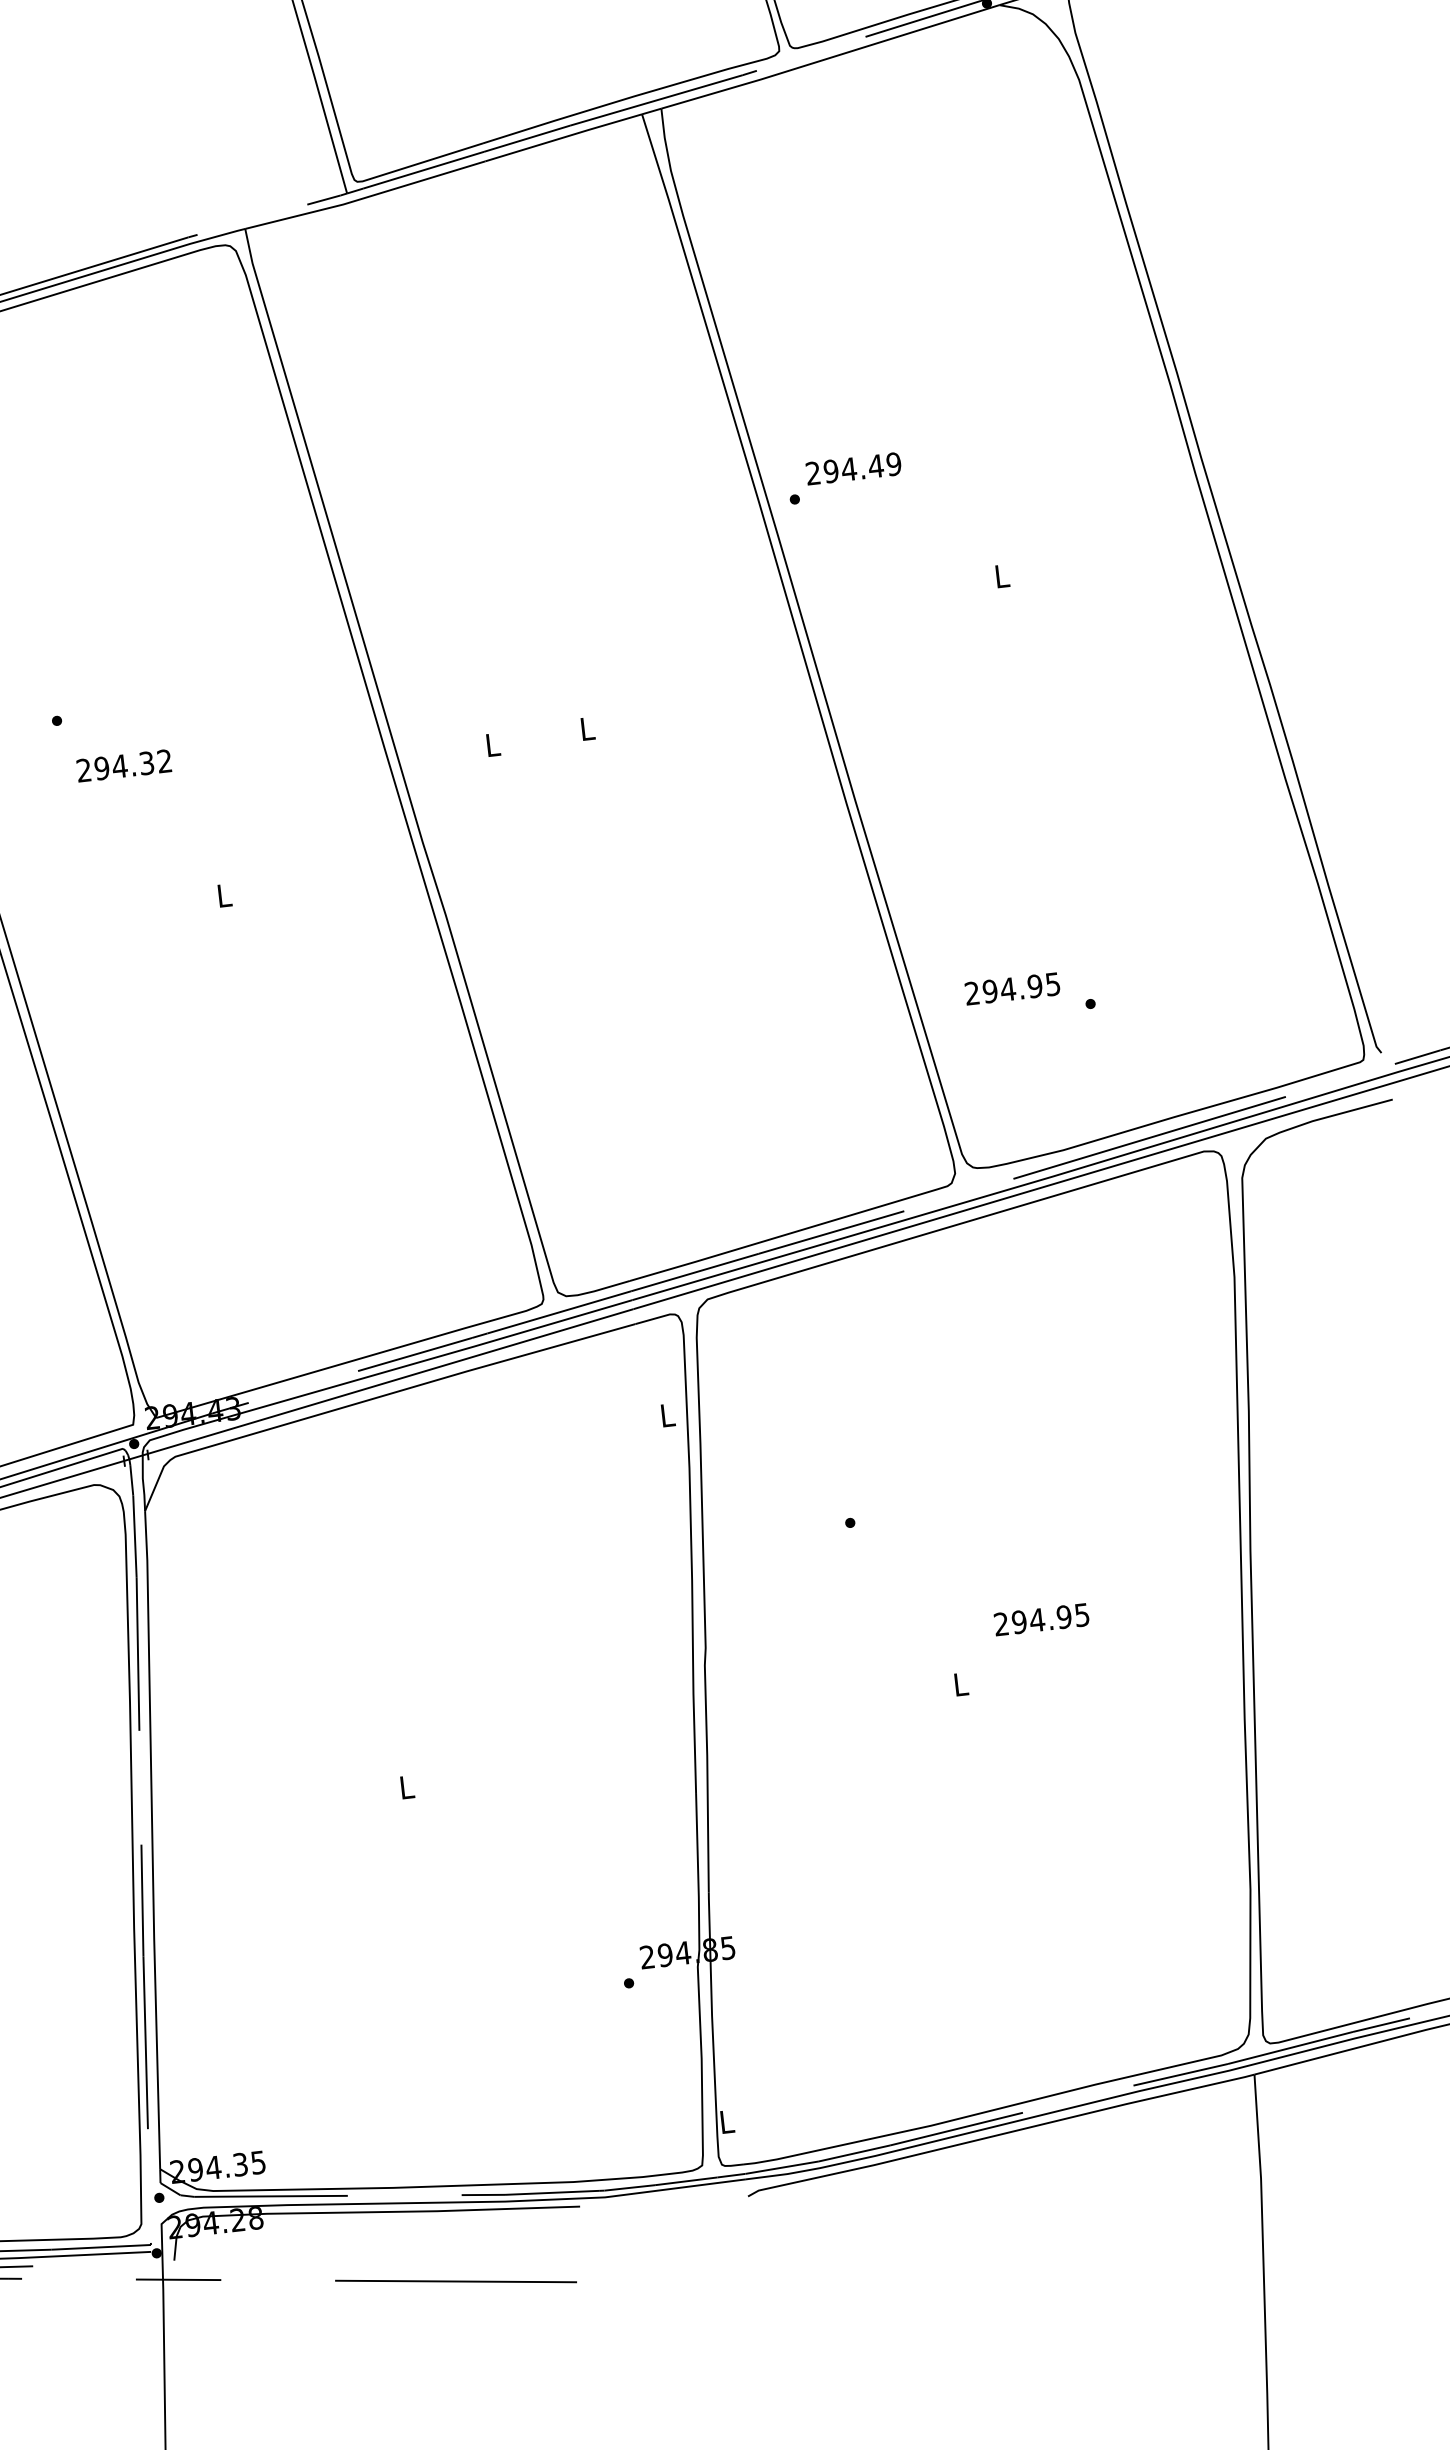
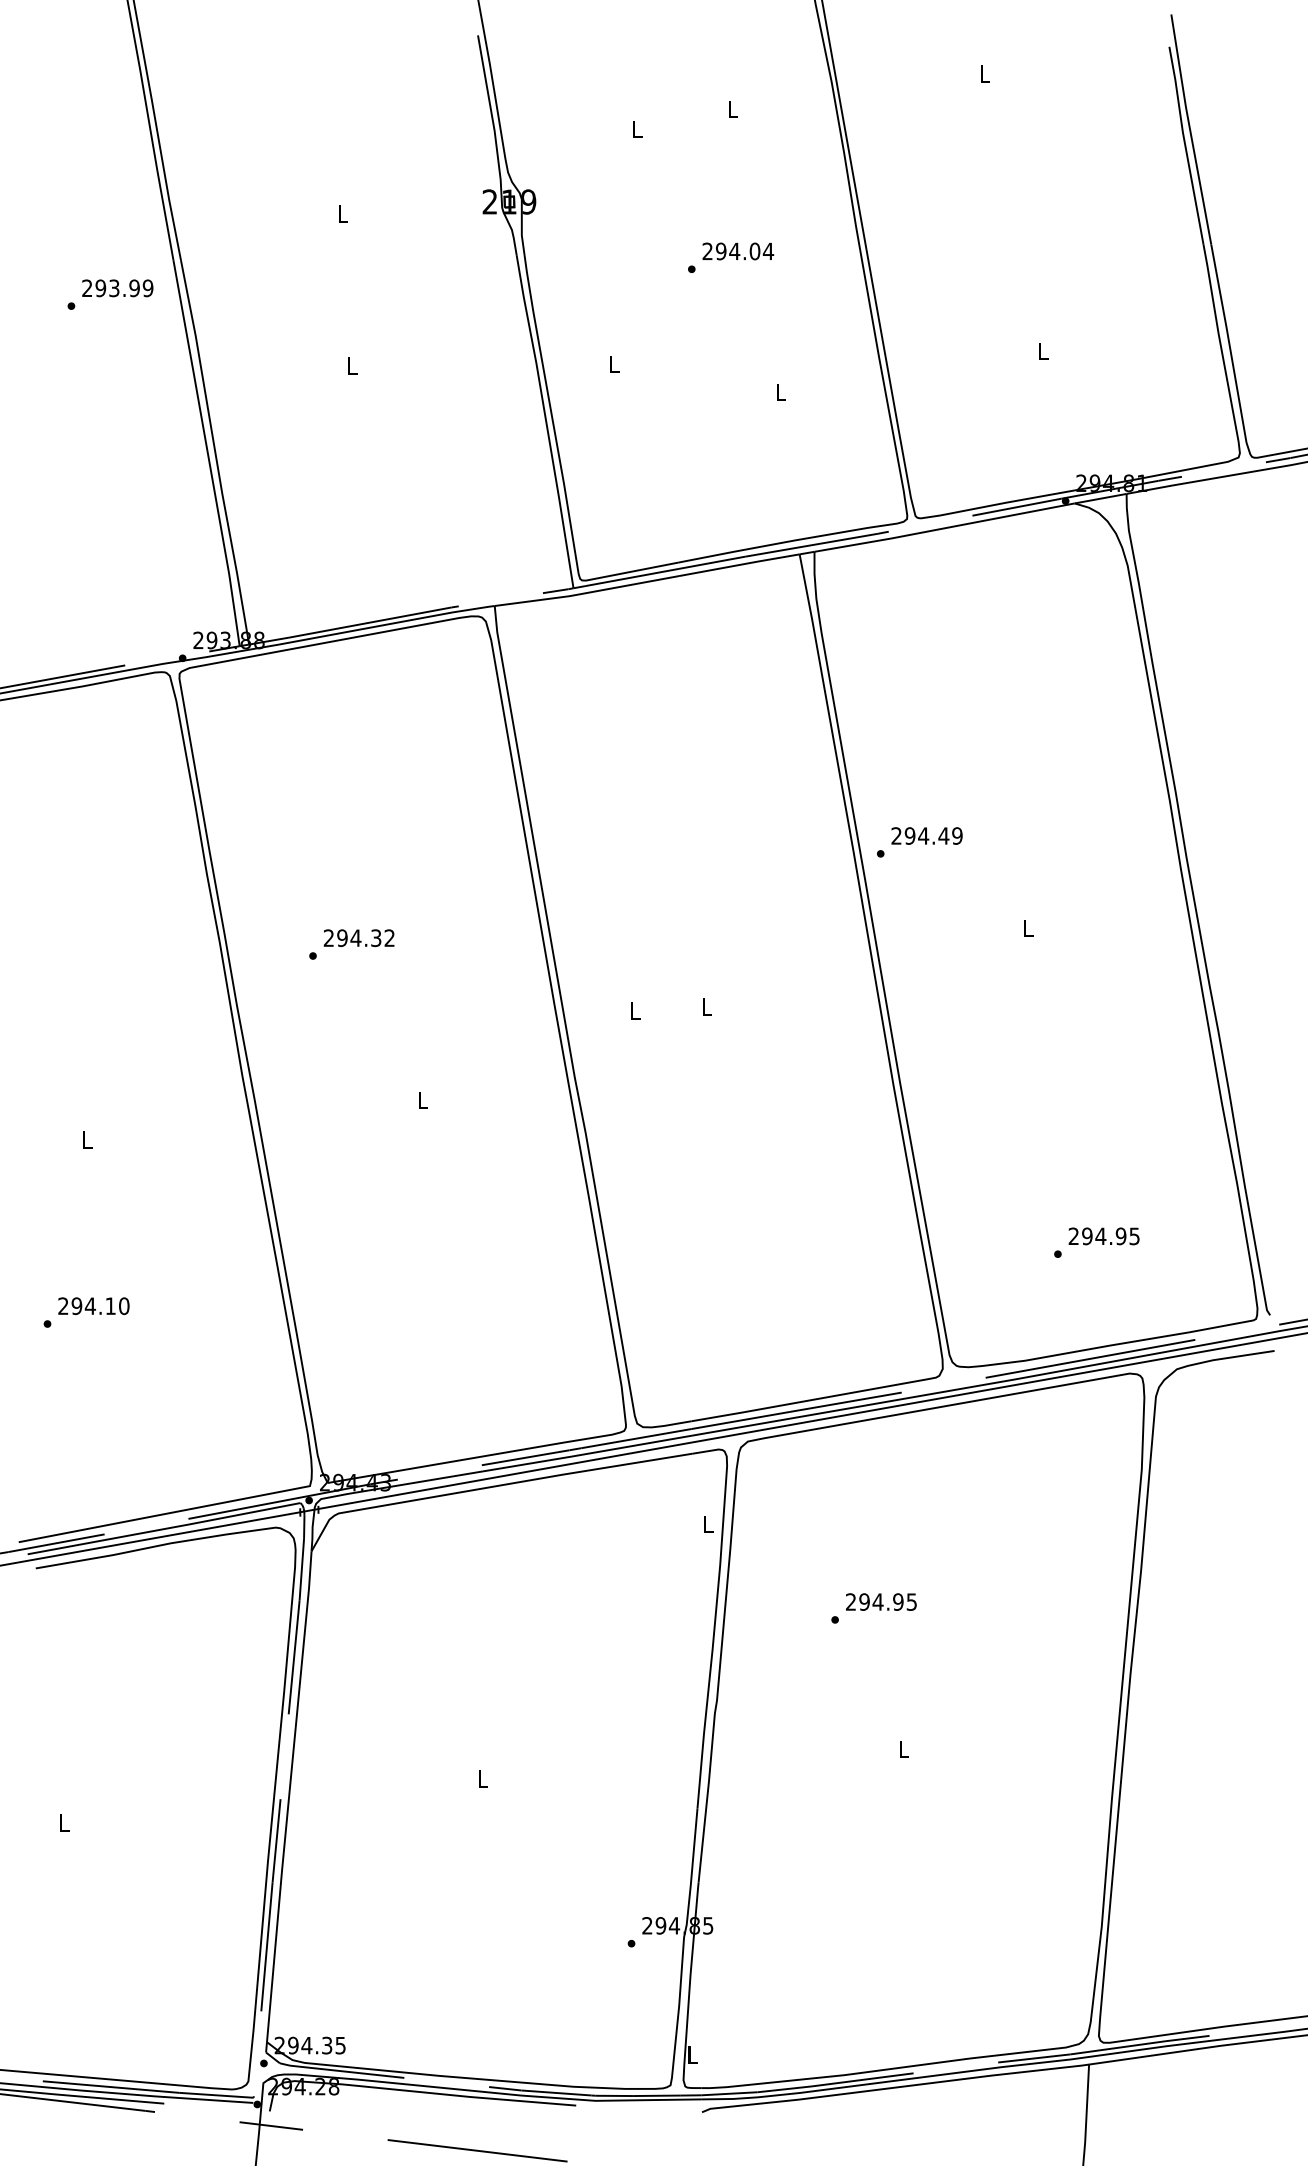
text: (123, 766) -> (358, 938), moved
text: (1011, 989) -> (1103, 1236), moved
text: (1041, 1618) -> (881, 1601), moved

